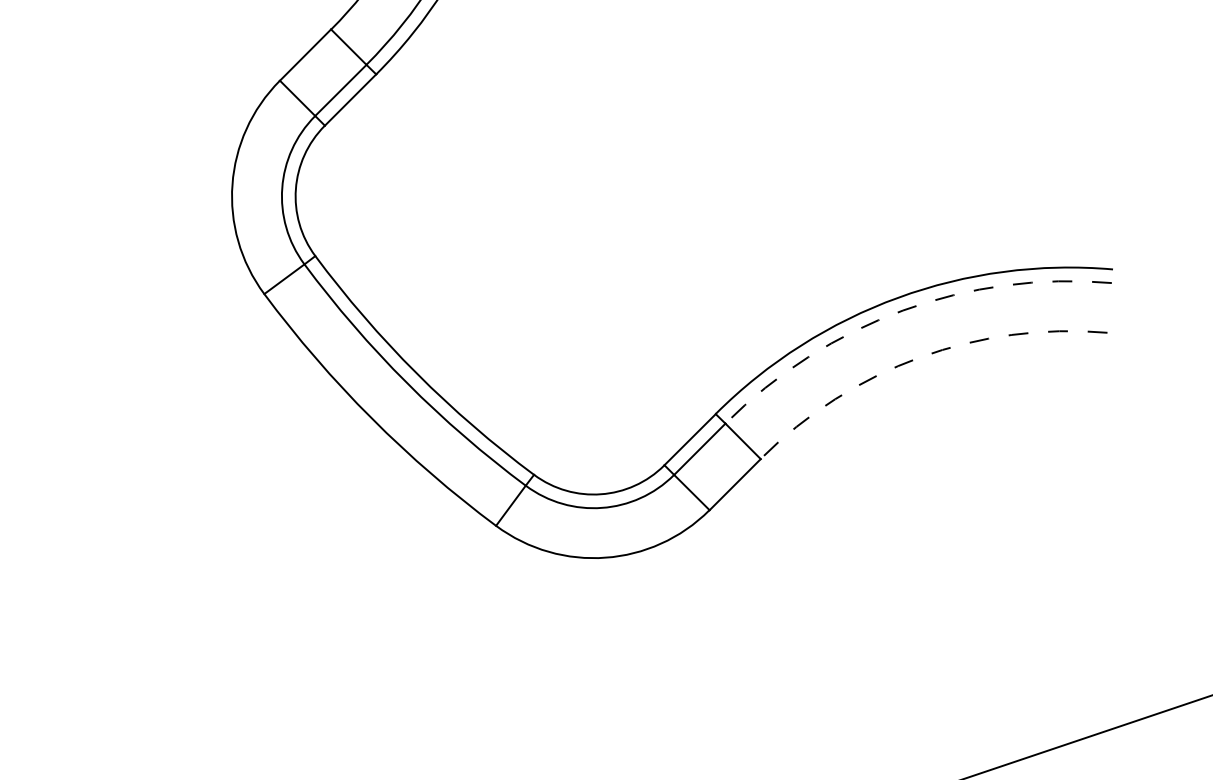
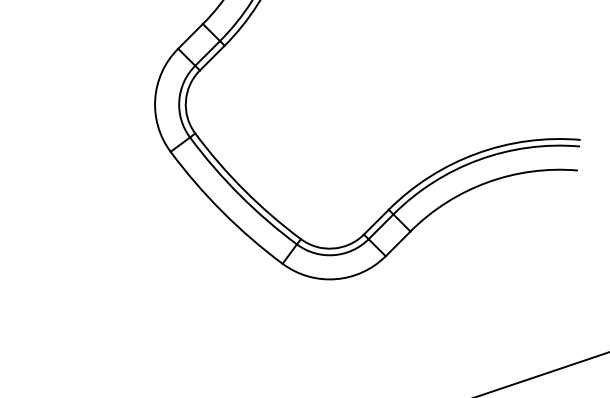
arc: (903, 309) -> (479, 159), dashed -> solid
arc: (920, 357) -> (487, 182), dashed -> solid

